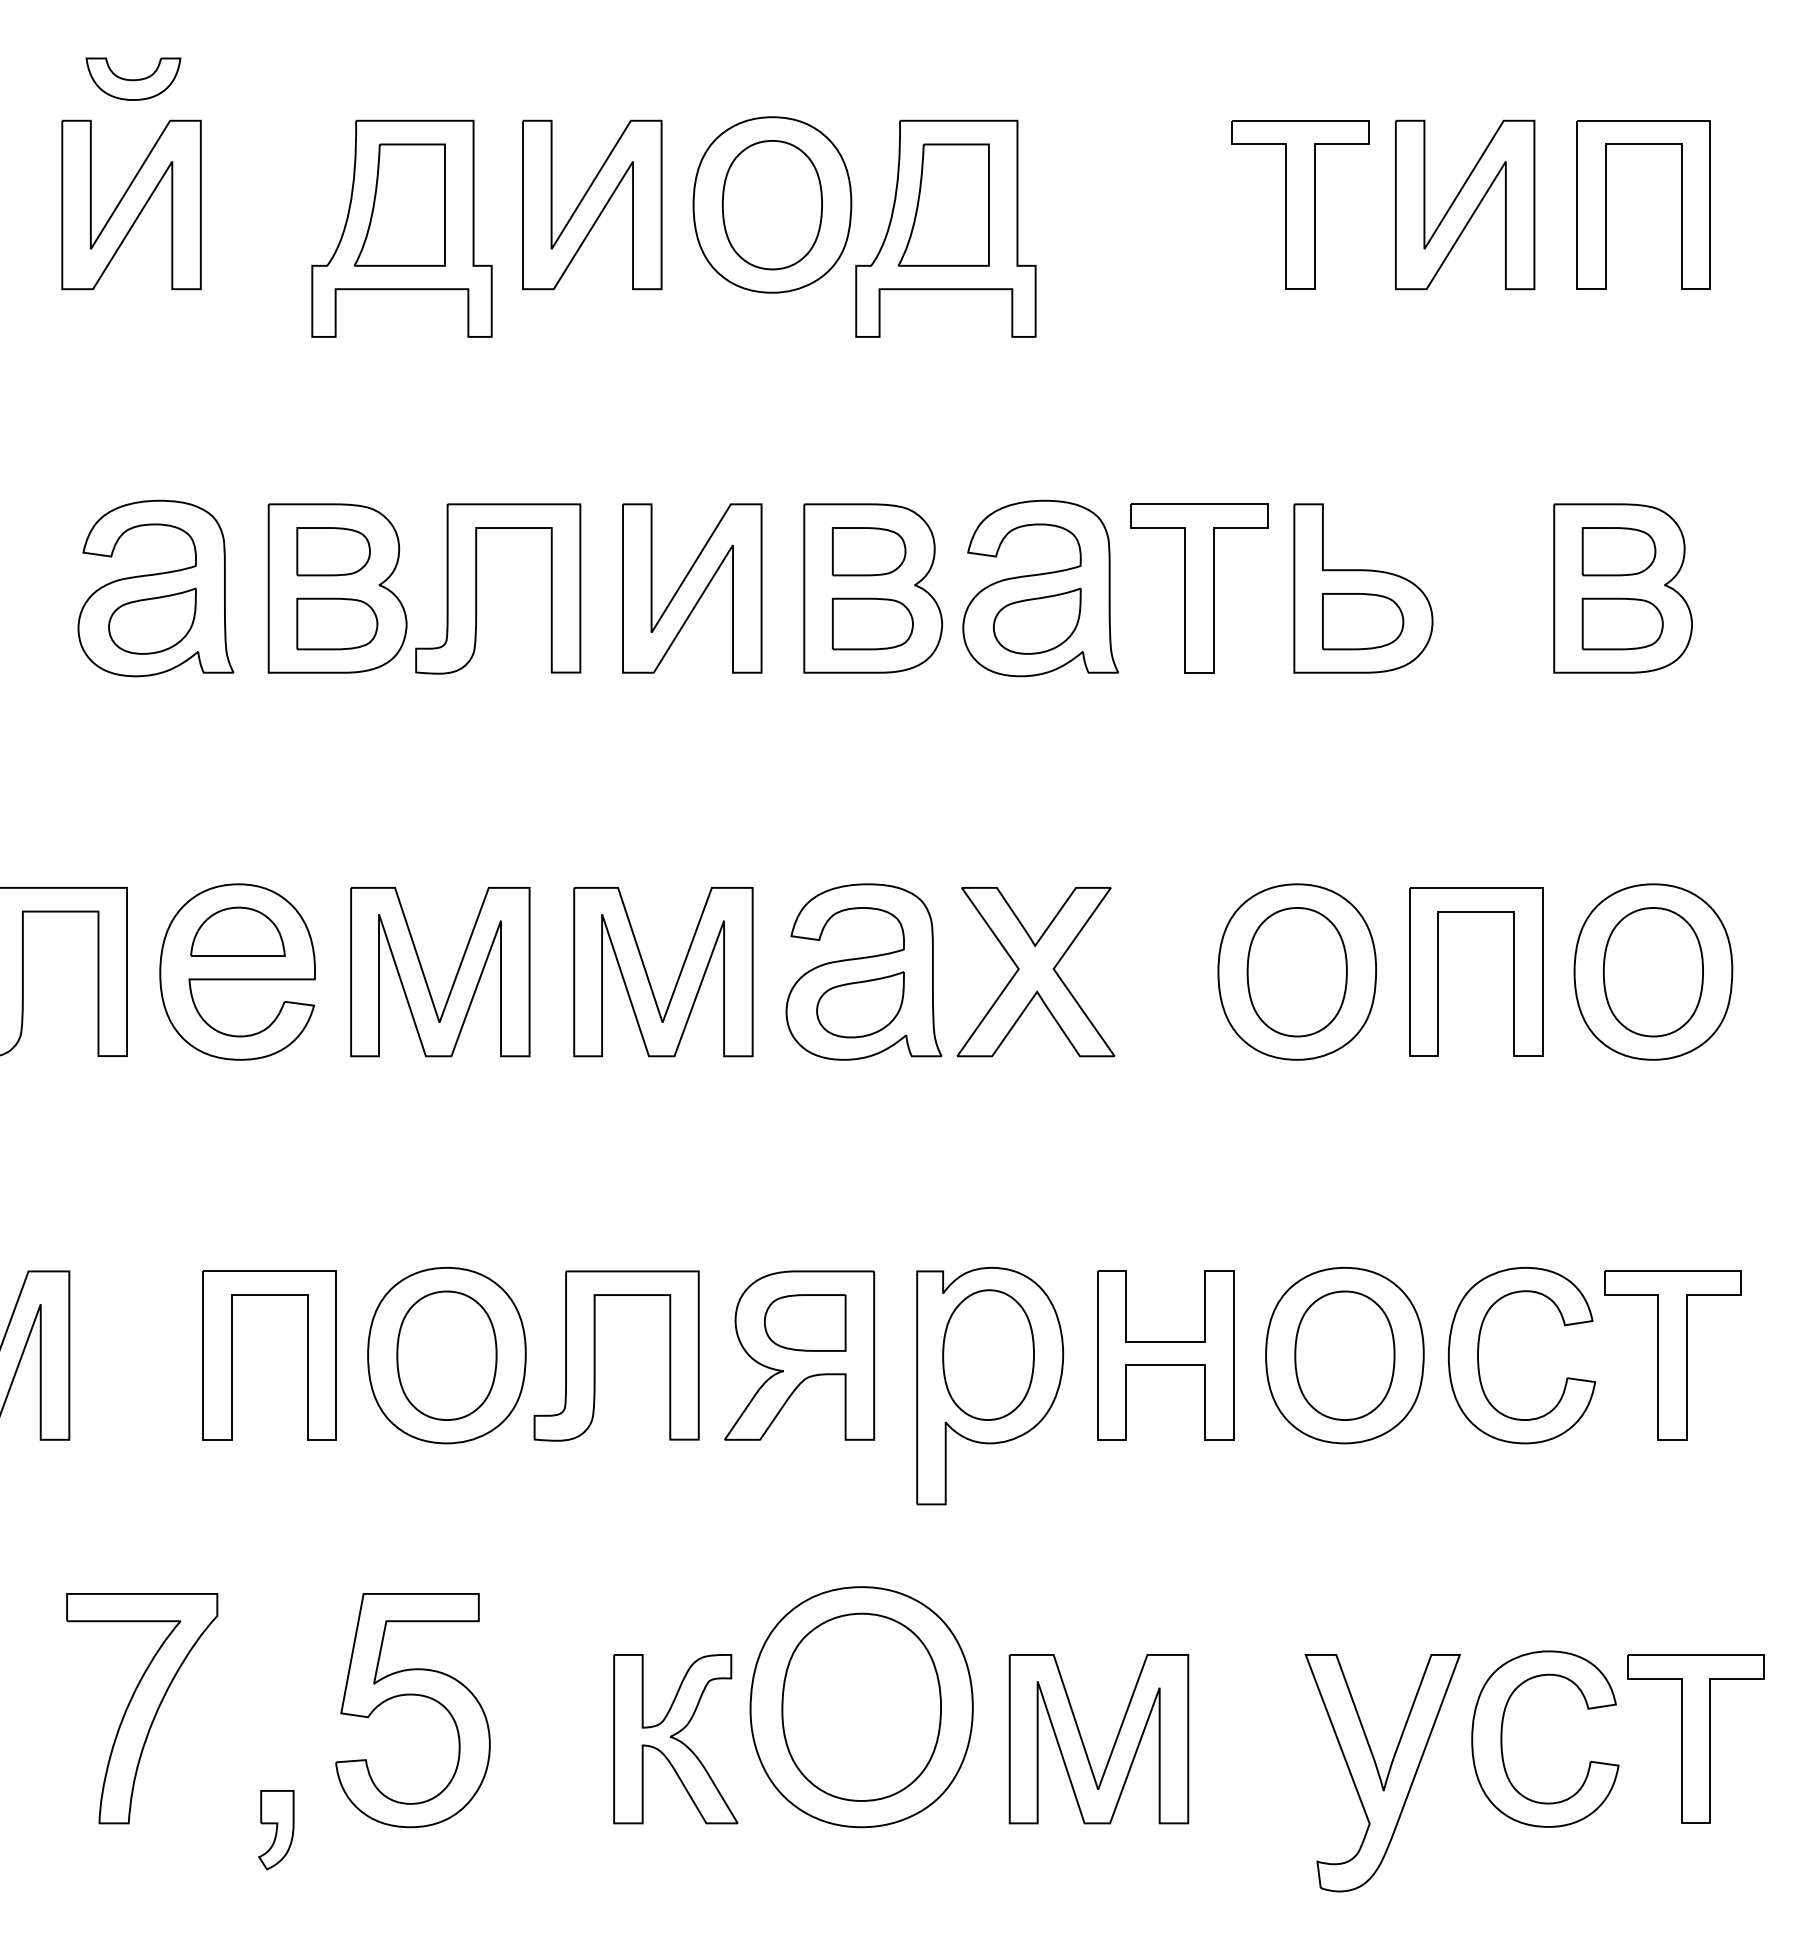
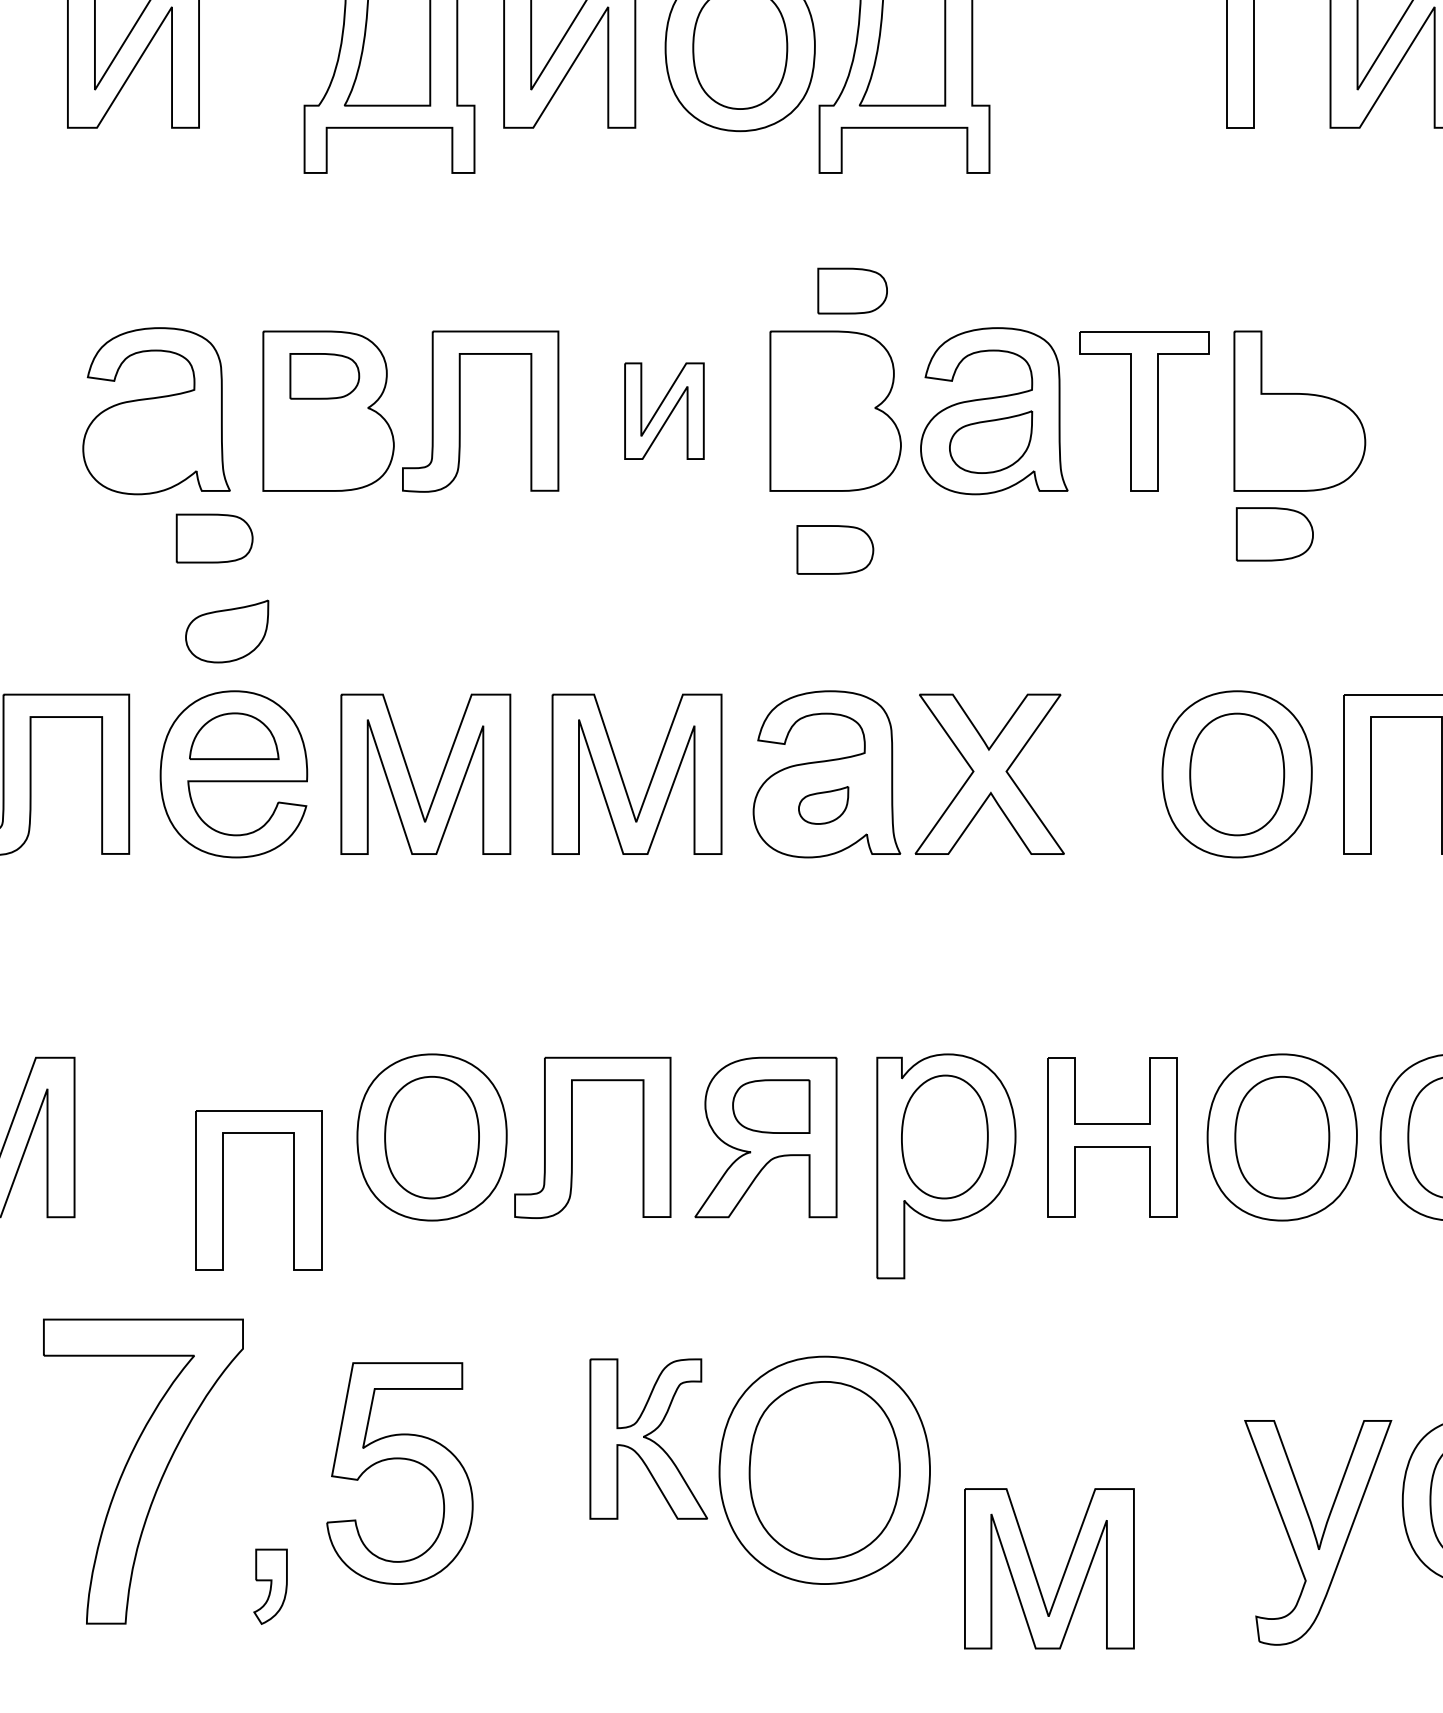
part: (869, 551) -> (852, 290), moved
part: (692, 588) -> (664, 411), size x0.6
part: (152, 620) -> (227, 630), moved
part: (1363, 621) -> (1275, 534), moved
part: (337, 623) -> (214, 538), moved
part: (872, 623) -> (835, 549), moved
part: (860, 1004) -> (823, 805), size x0.6
part: (232, 1355) -> (223, 1190), moved
part: (142, 1708) -> (143, 1471), size x1.4
part: (675, 1739) -> (648, 1439), moved
part: (1084, 1744) -> (1035, 1573), moved

